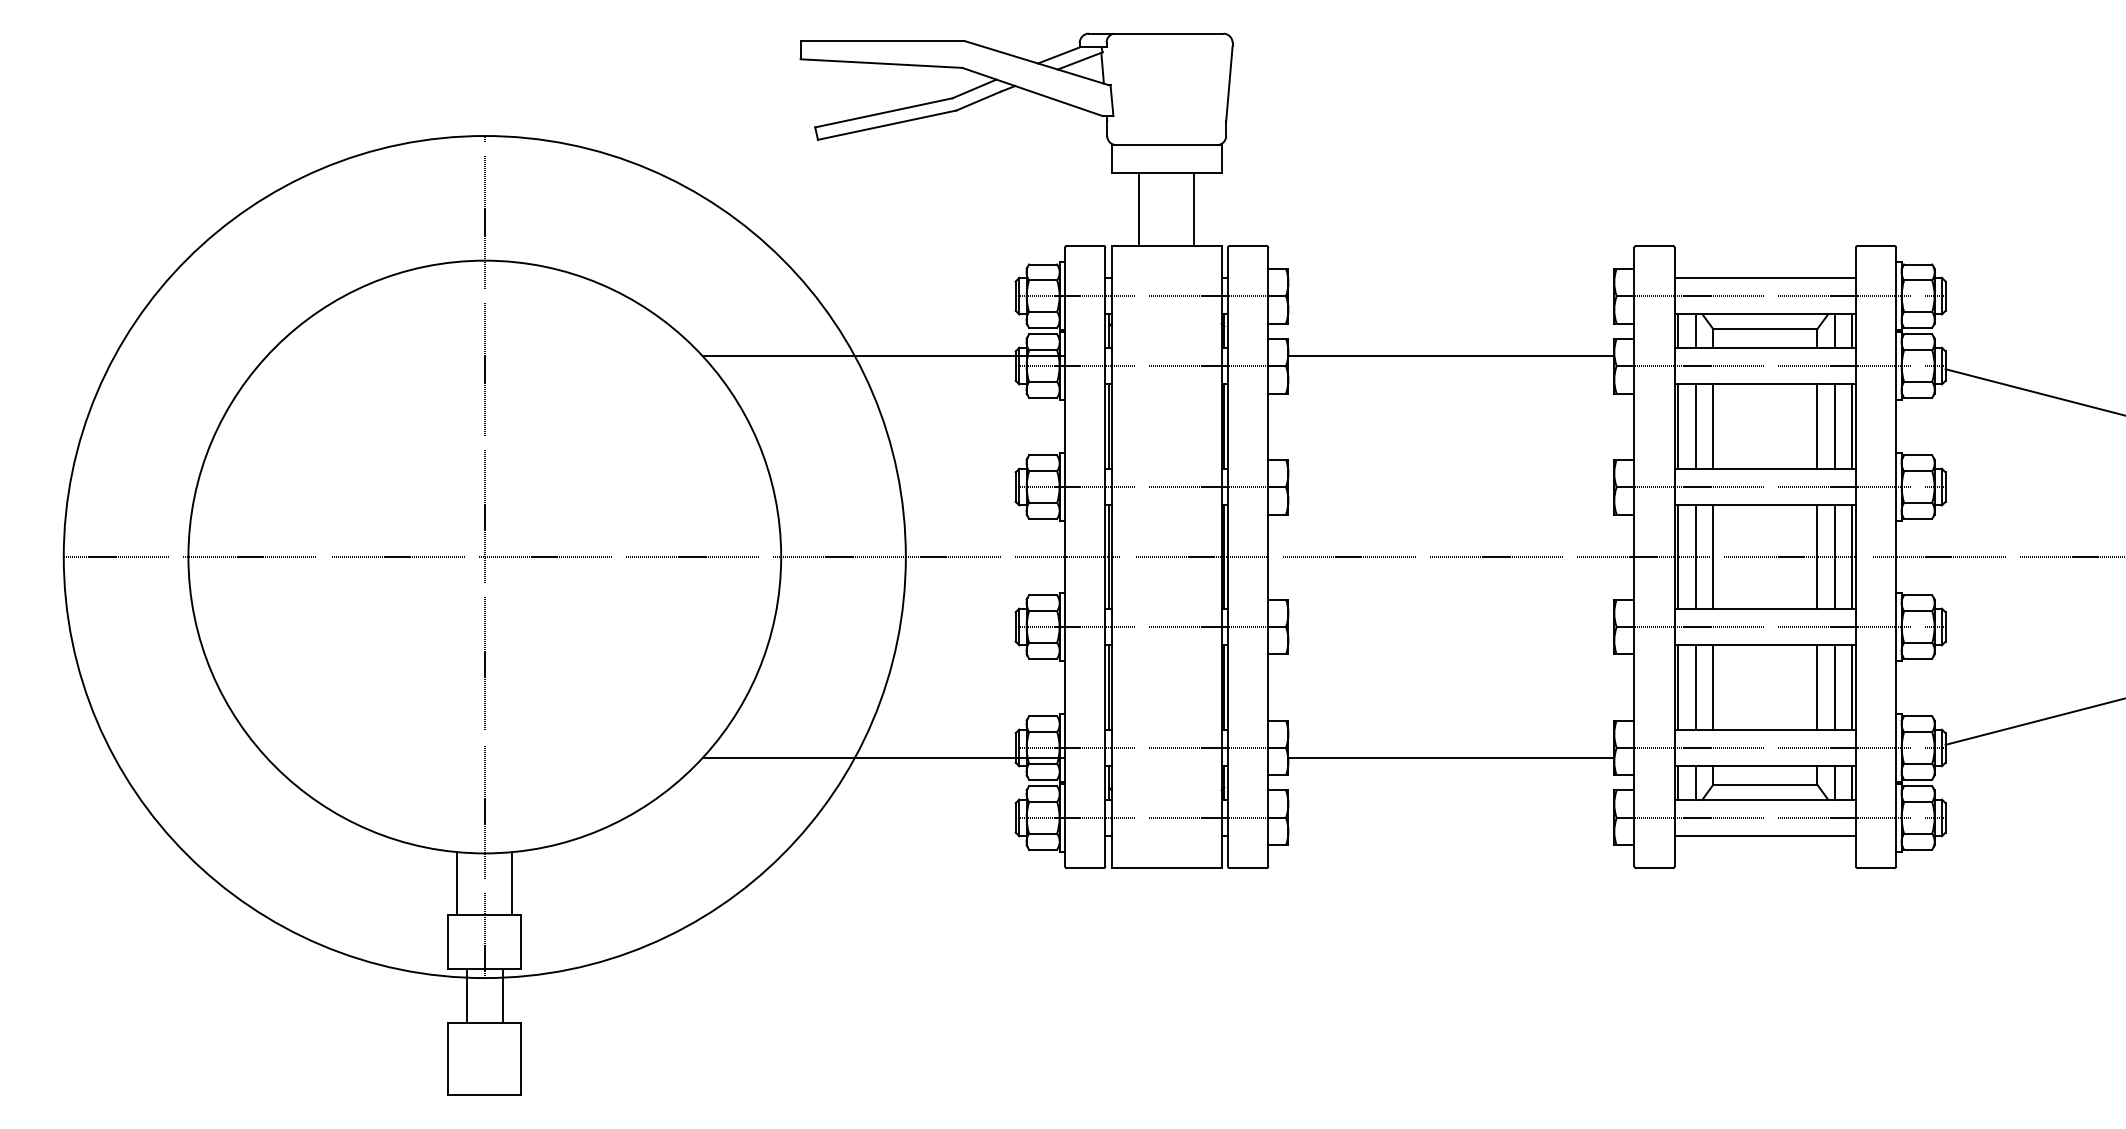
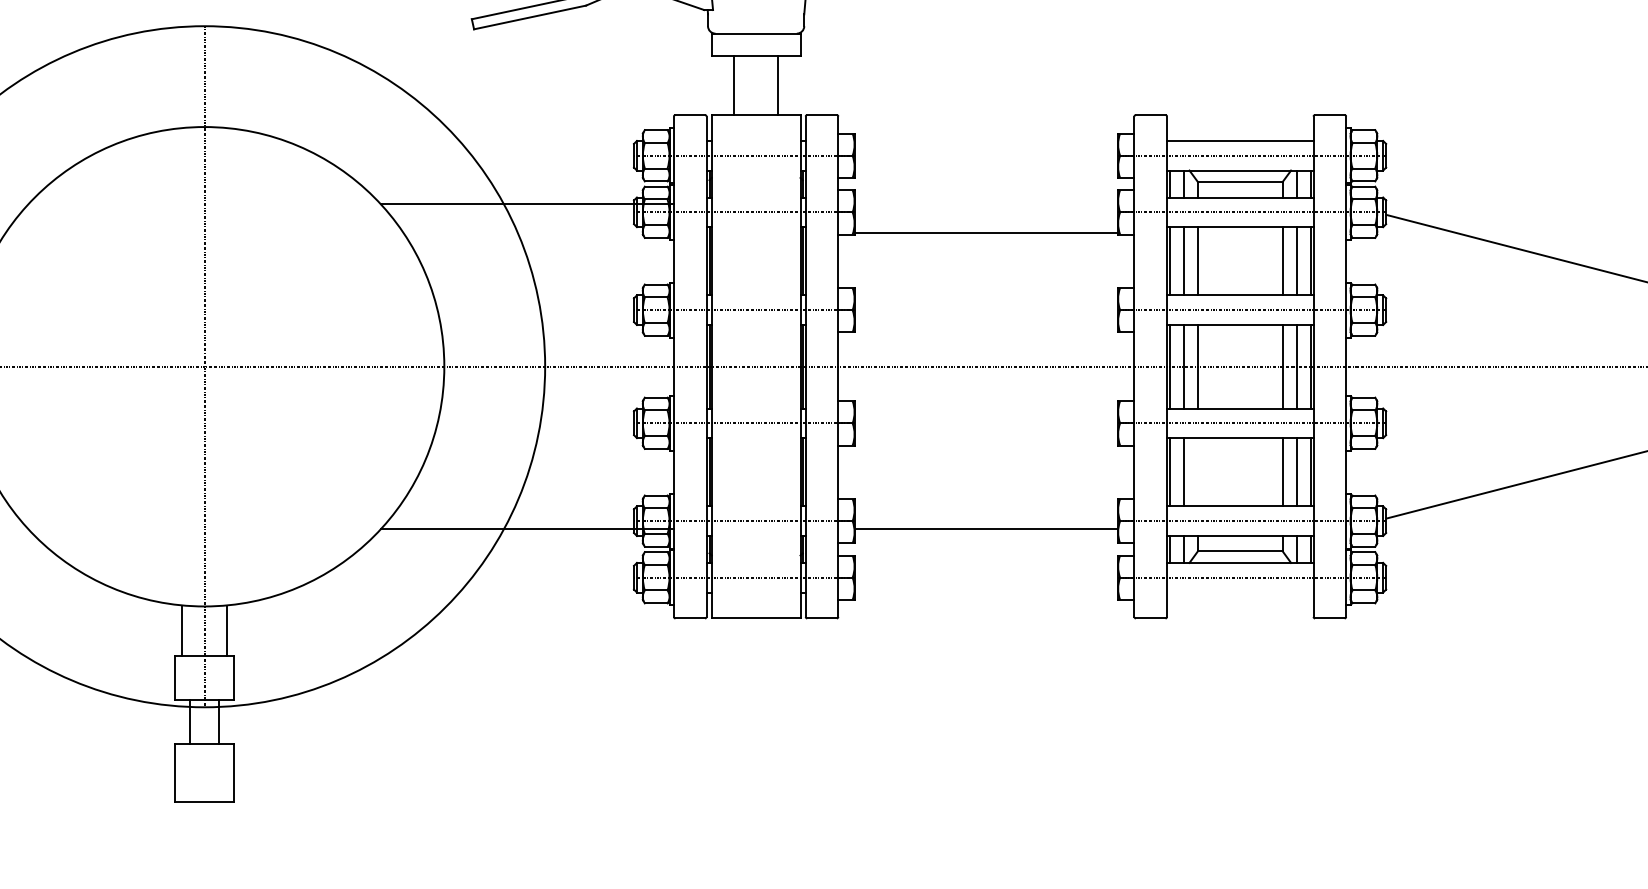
line: (1451, 356) -> (986, 232), moved
line: (1713, 687) -> (1198, 472), removed
line: (1764, 836) -> (1239, 592), removed

